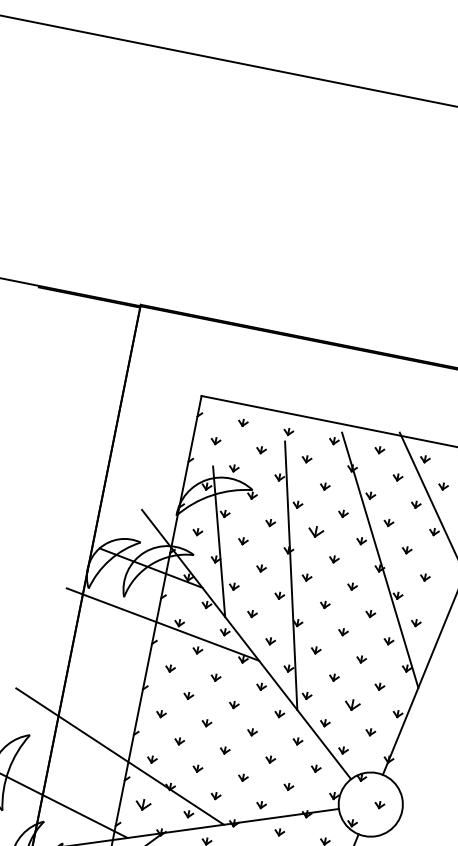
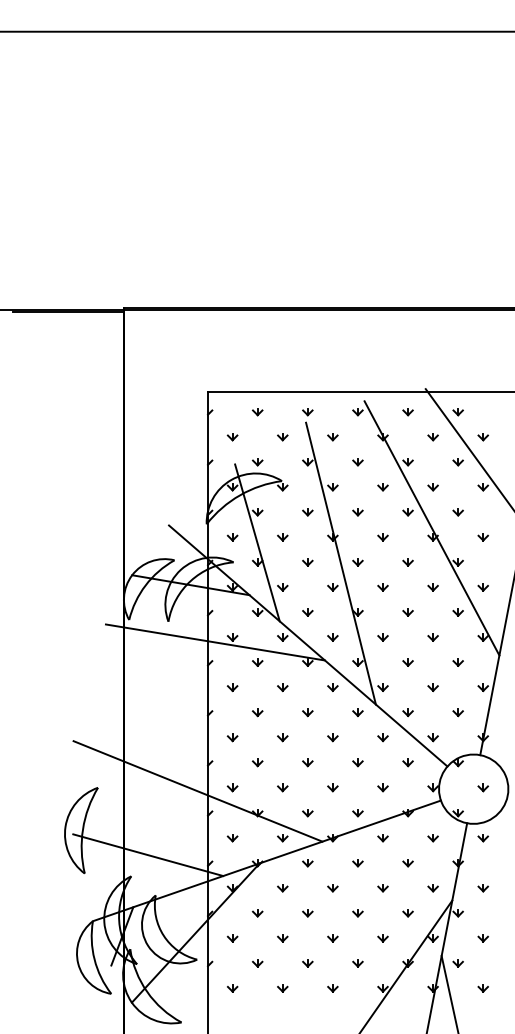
part: (315, 532) -> (357, 512), size x0.62
part: (351, 704) -> (432, 687), size x0.62
part: (142, 805) -> (232, 838), size x0.62

